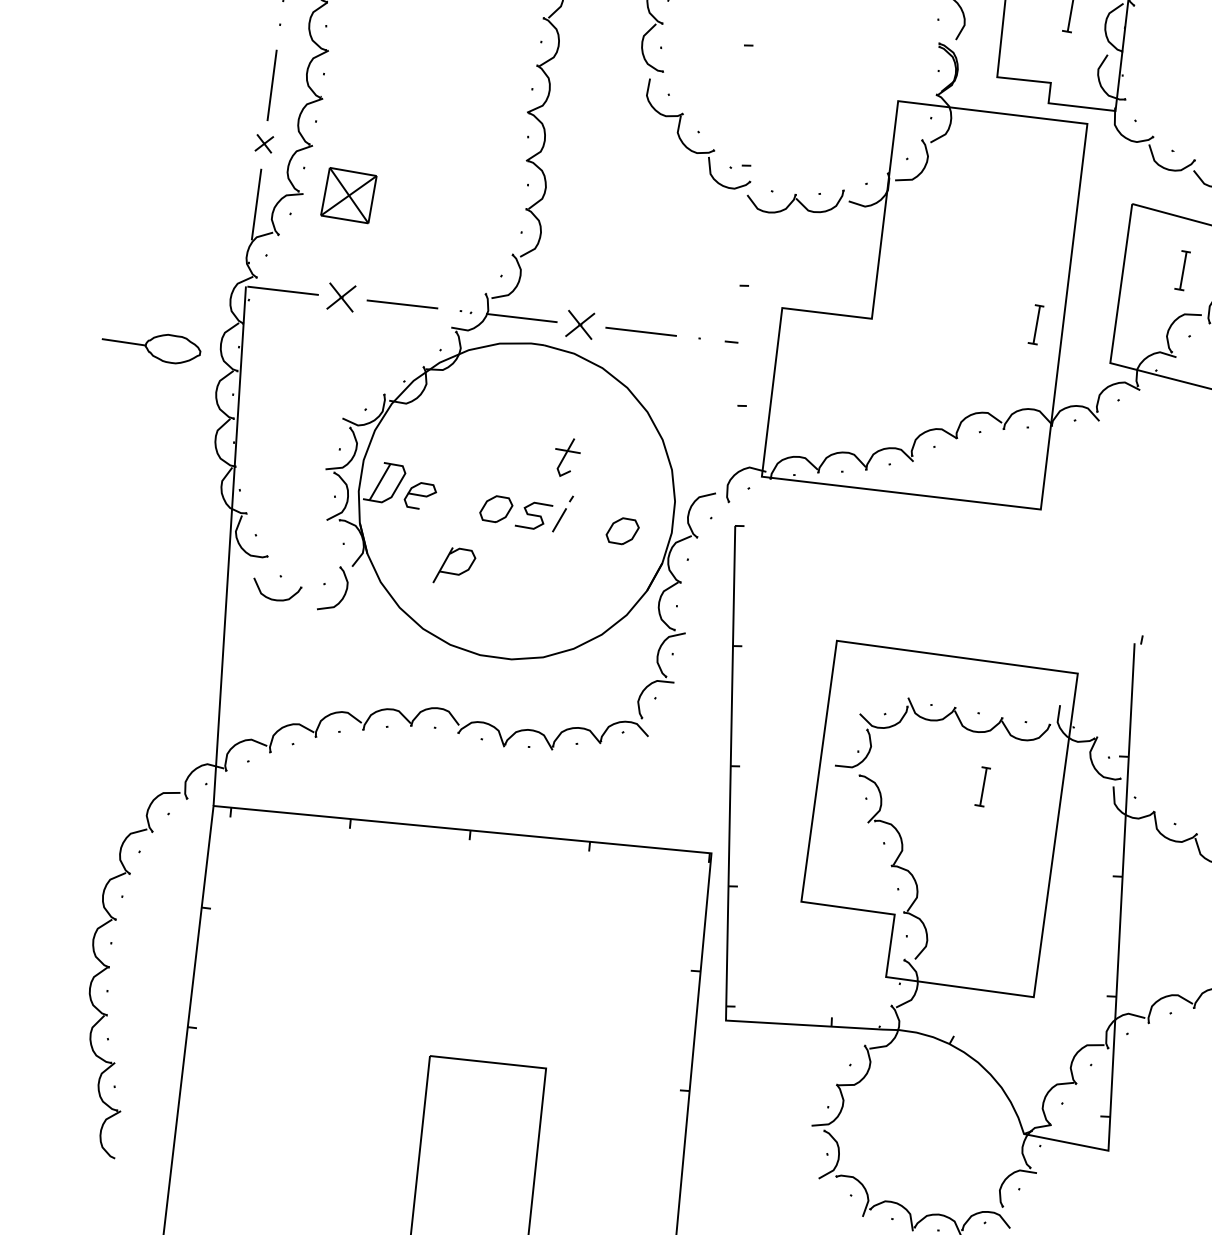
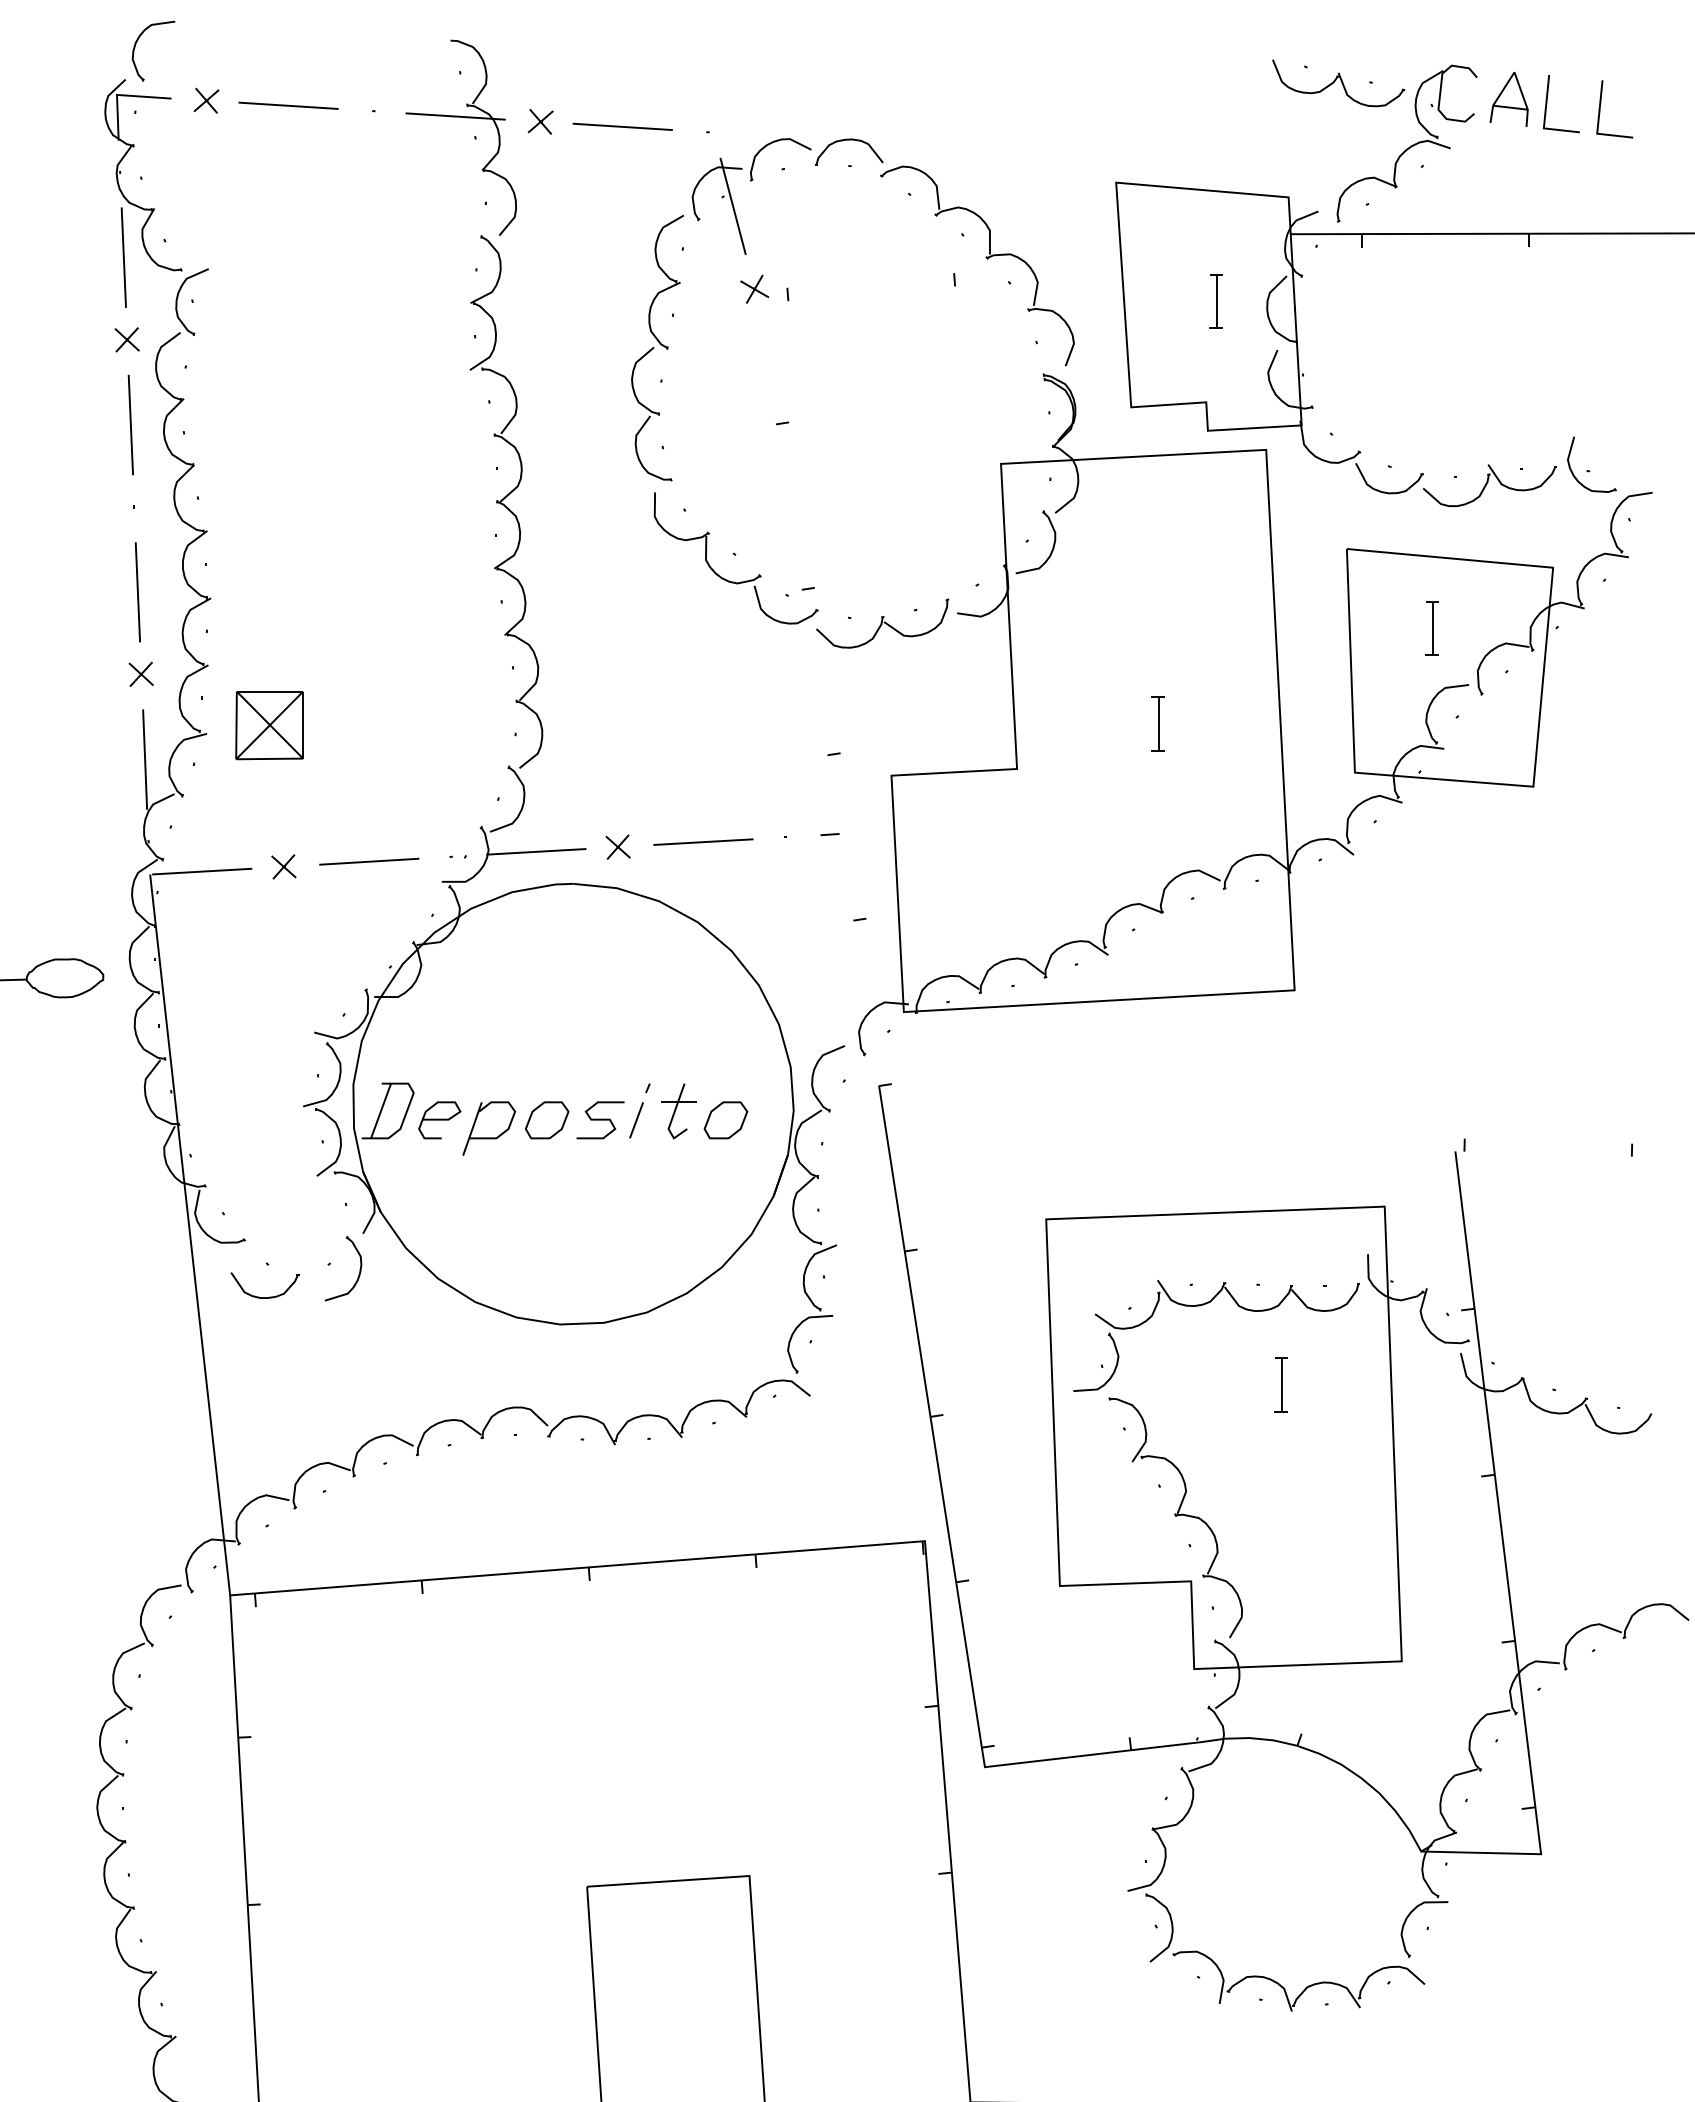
part: (341, 297) -> (283, 866), size x0.62
part: (579, 324) -> (617, 846), size x0.62
part: (1035, 324) -> (1157, 723), moved
part: (566, 457) -> (678, 1111), moved
part: (455, 567) -> (489, 1128), moved

